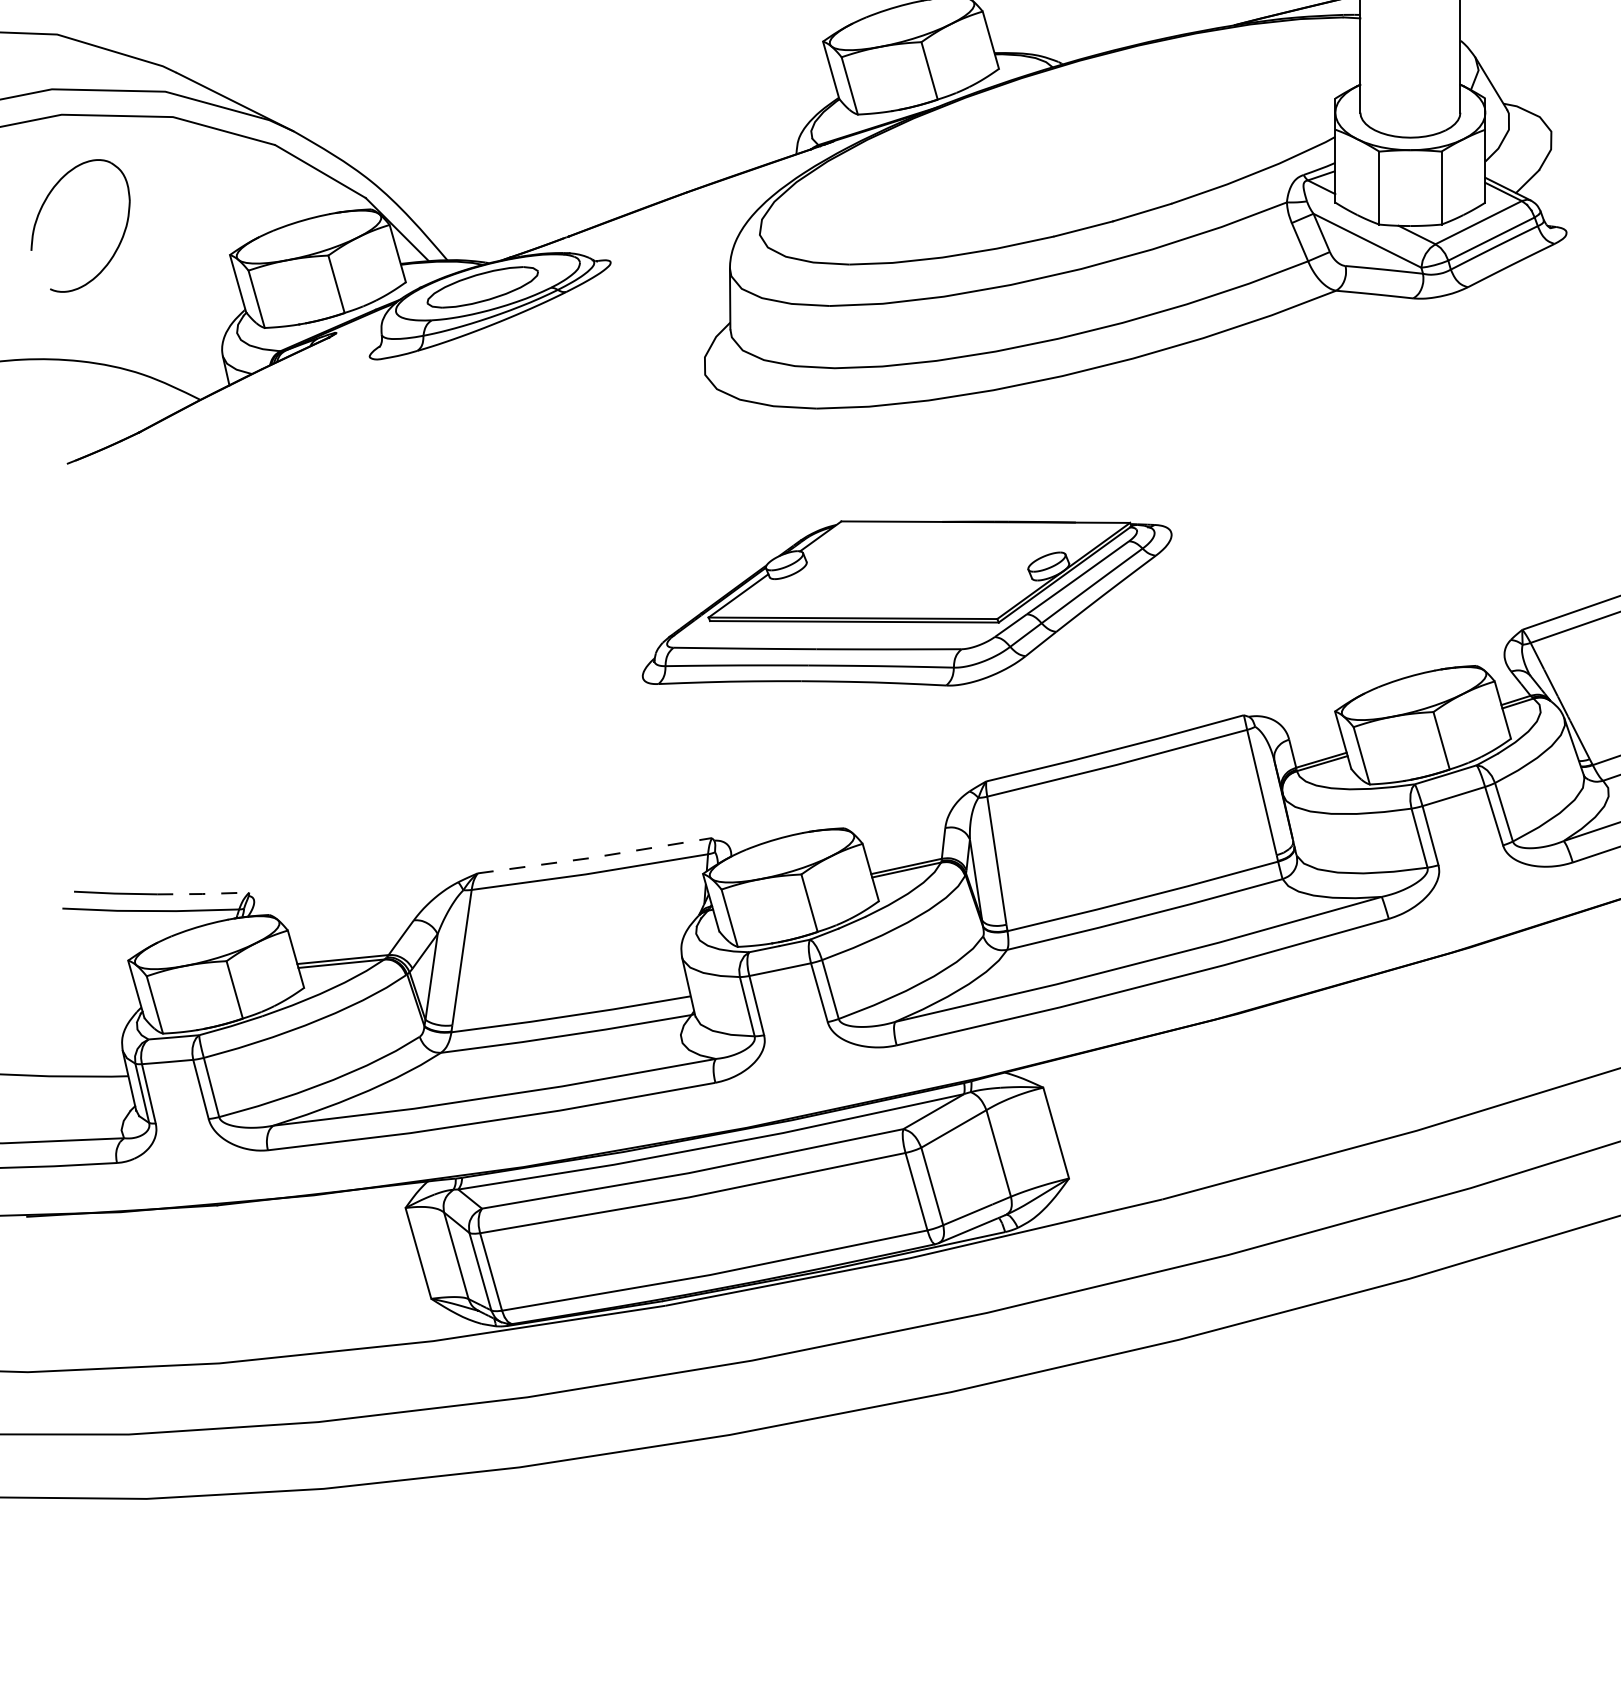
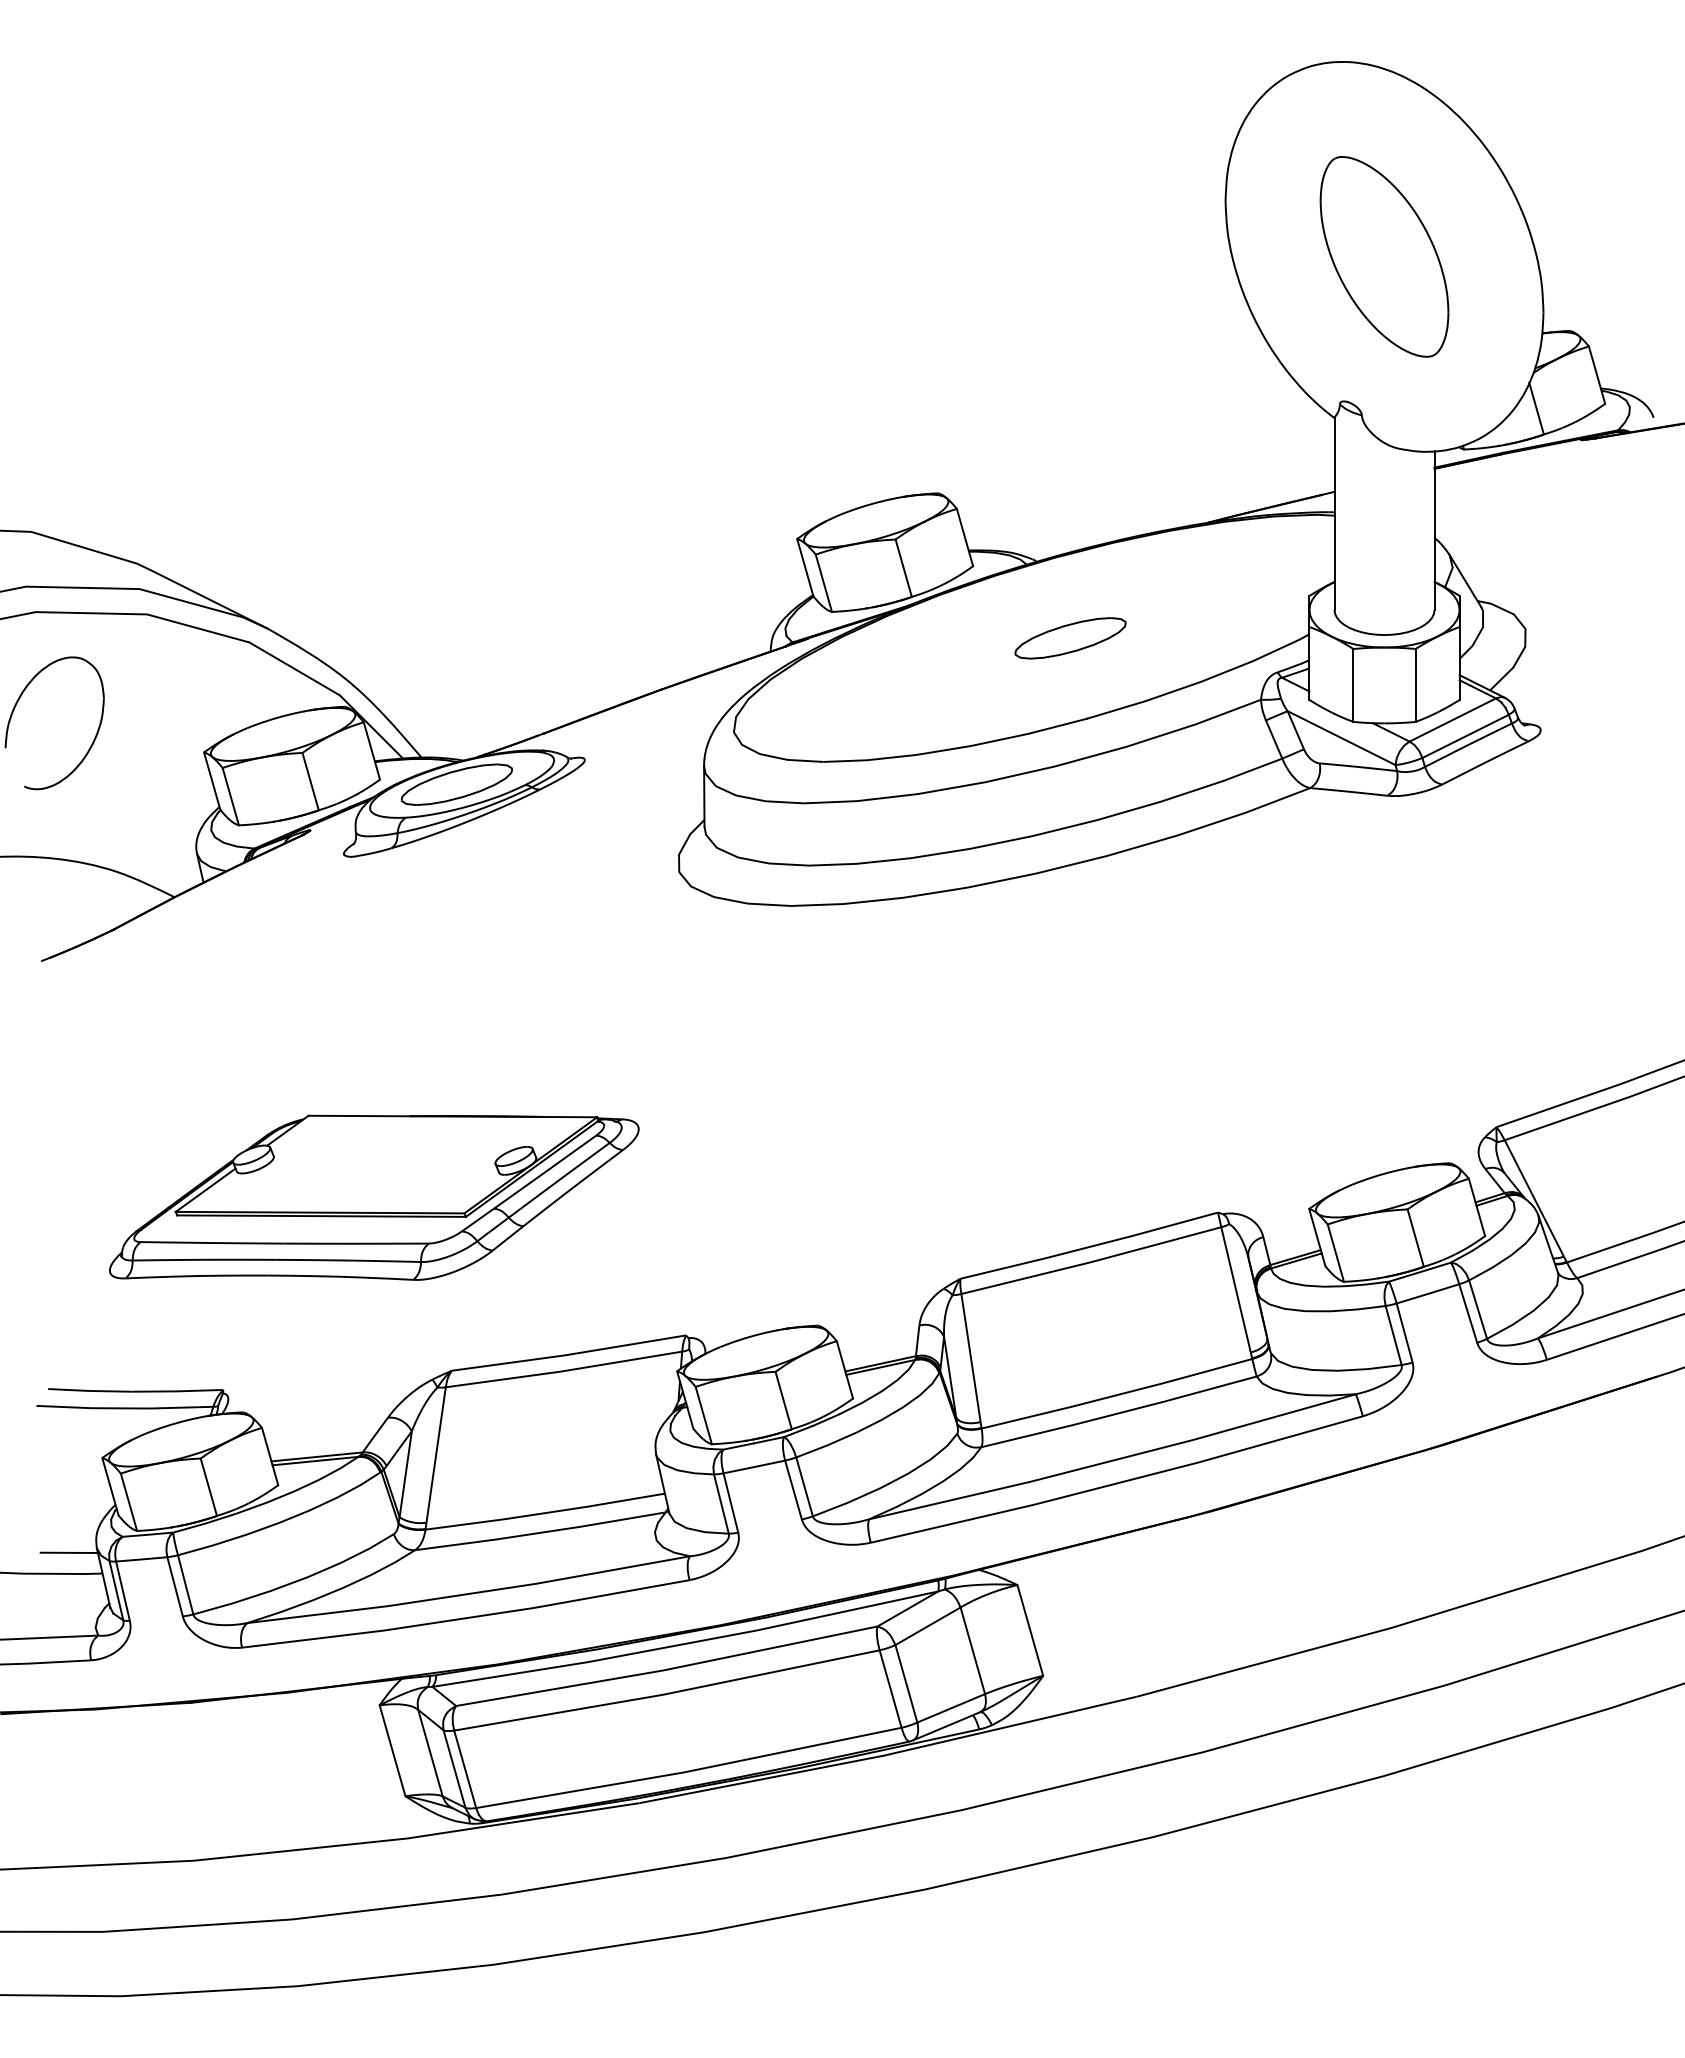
part: (1096, 141) -> (1070, 638), added
part: (907, 603) -> (374, 1197), moved
line: (594, 857) -> (568, 1354), dashed -> solid
line: (203, 894) -> (177, 1391), dashed -> solid
line: (94, 1055) -> (68, 1552), added

